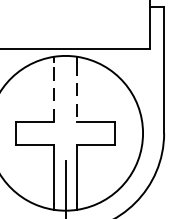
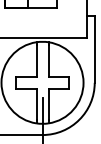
line: (54, 93) -> (36, 61), dashed -> solid
line: (76, 93) -> (48, 61), dashed -> solid

